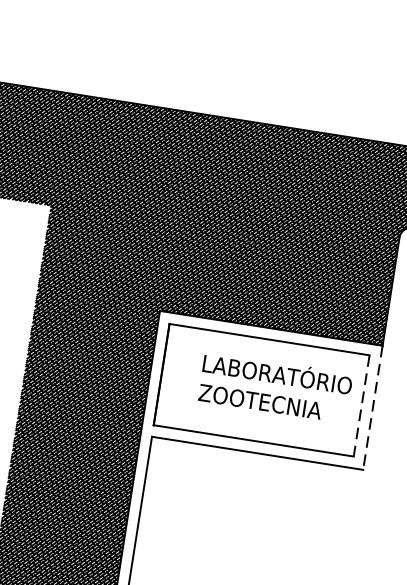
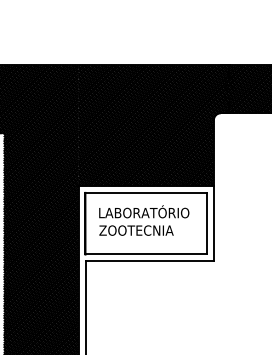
text: (276, 387) -> (144, 220), moved
line: (362, 405) -> (207, 223), dashed -> solid
line: (372, 407) -> (213, 223), dashed -> solid

